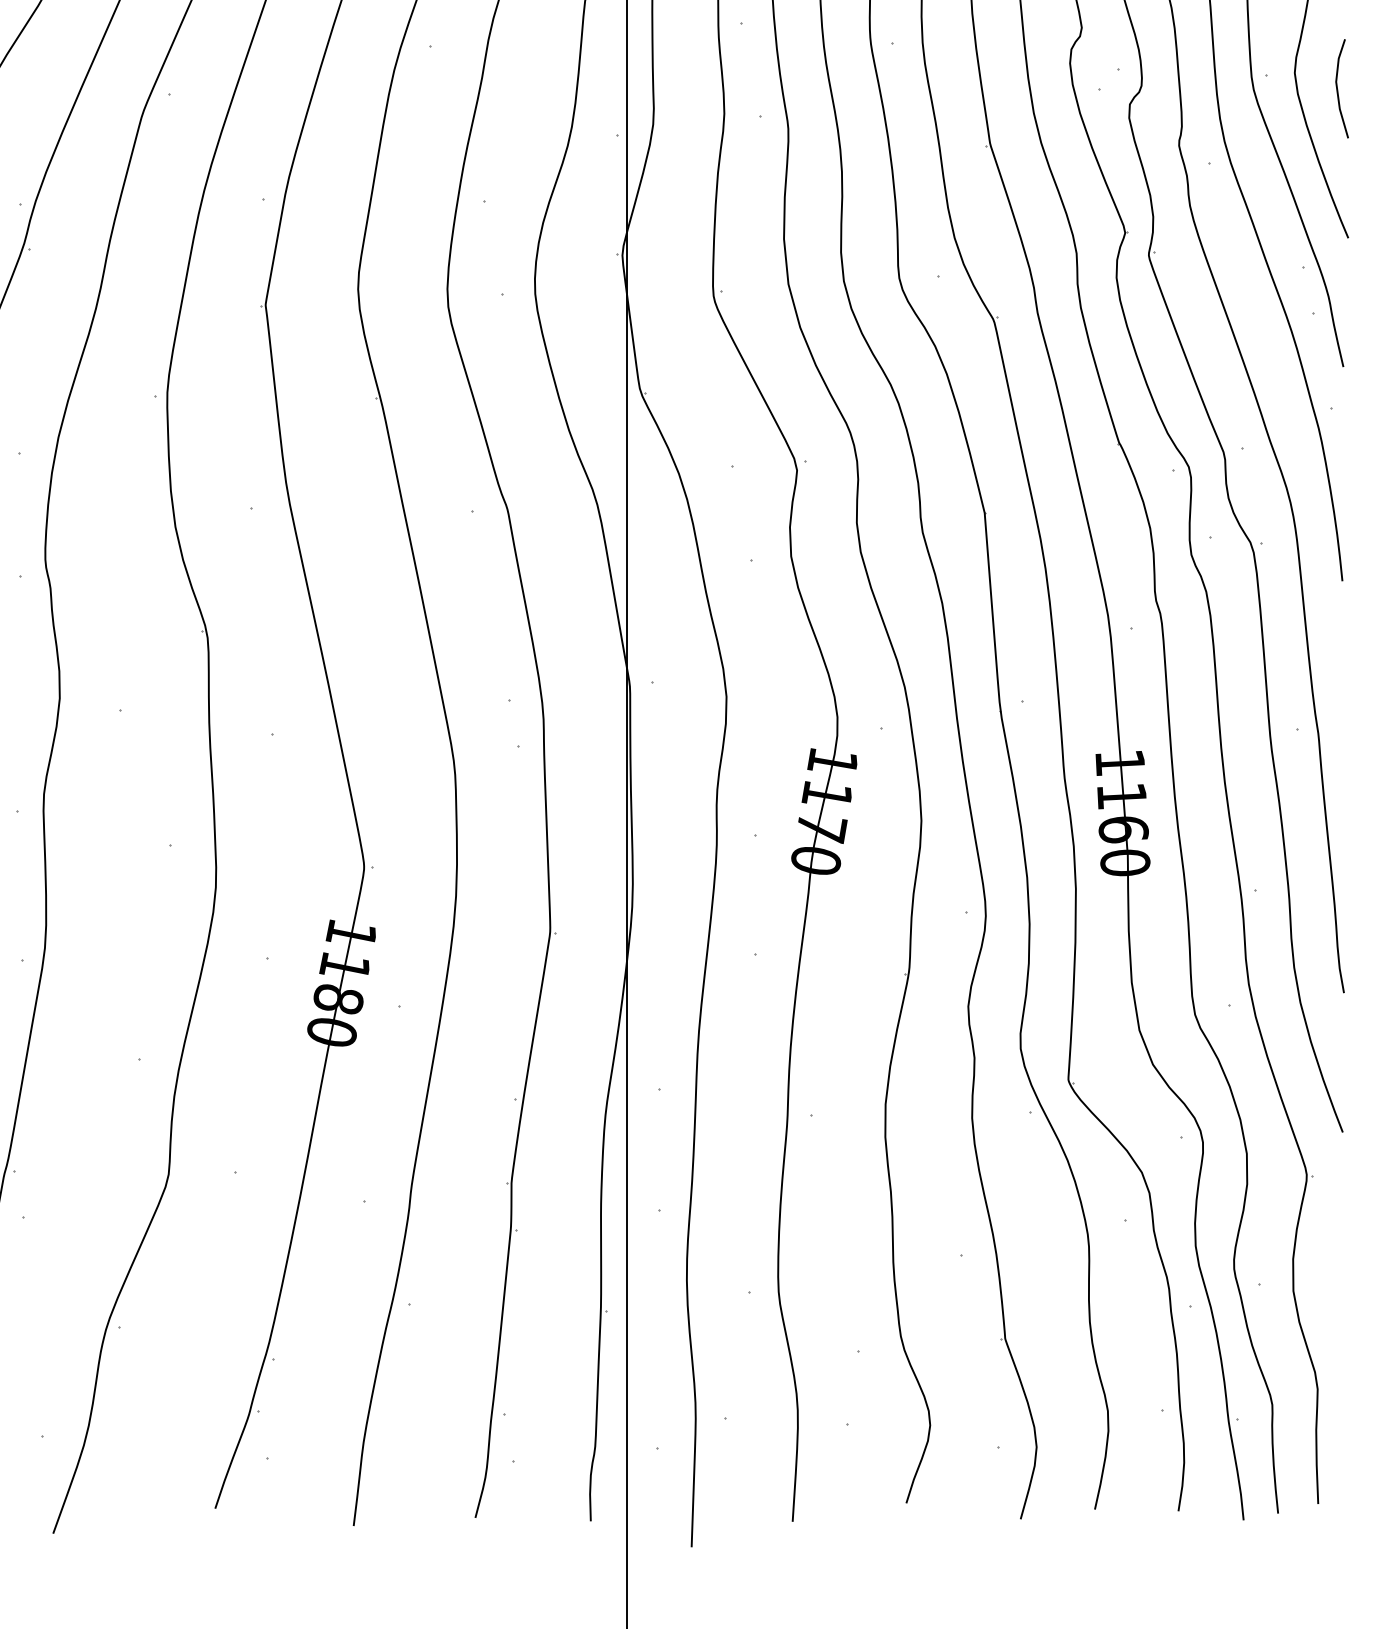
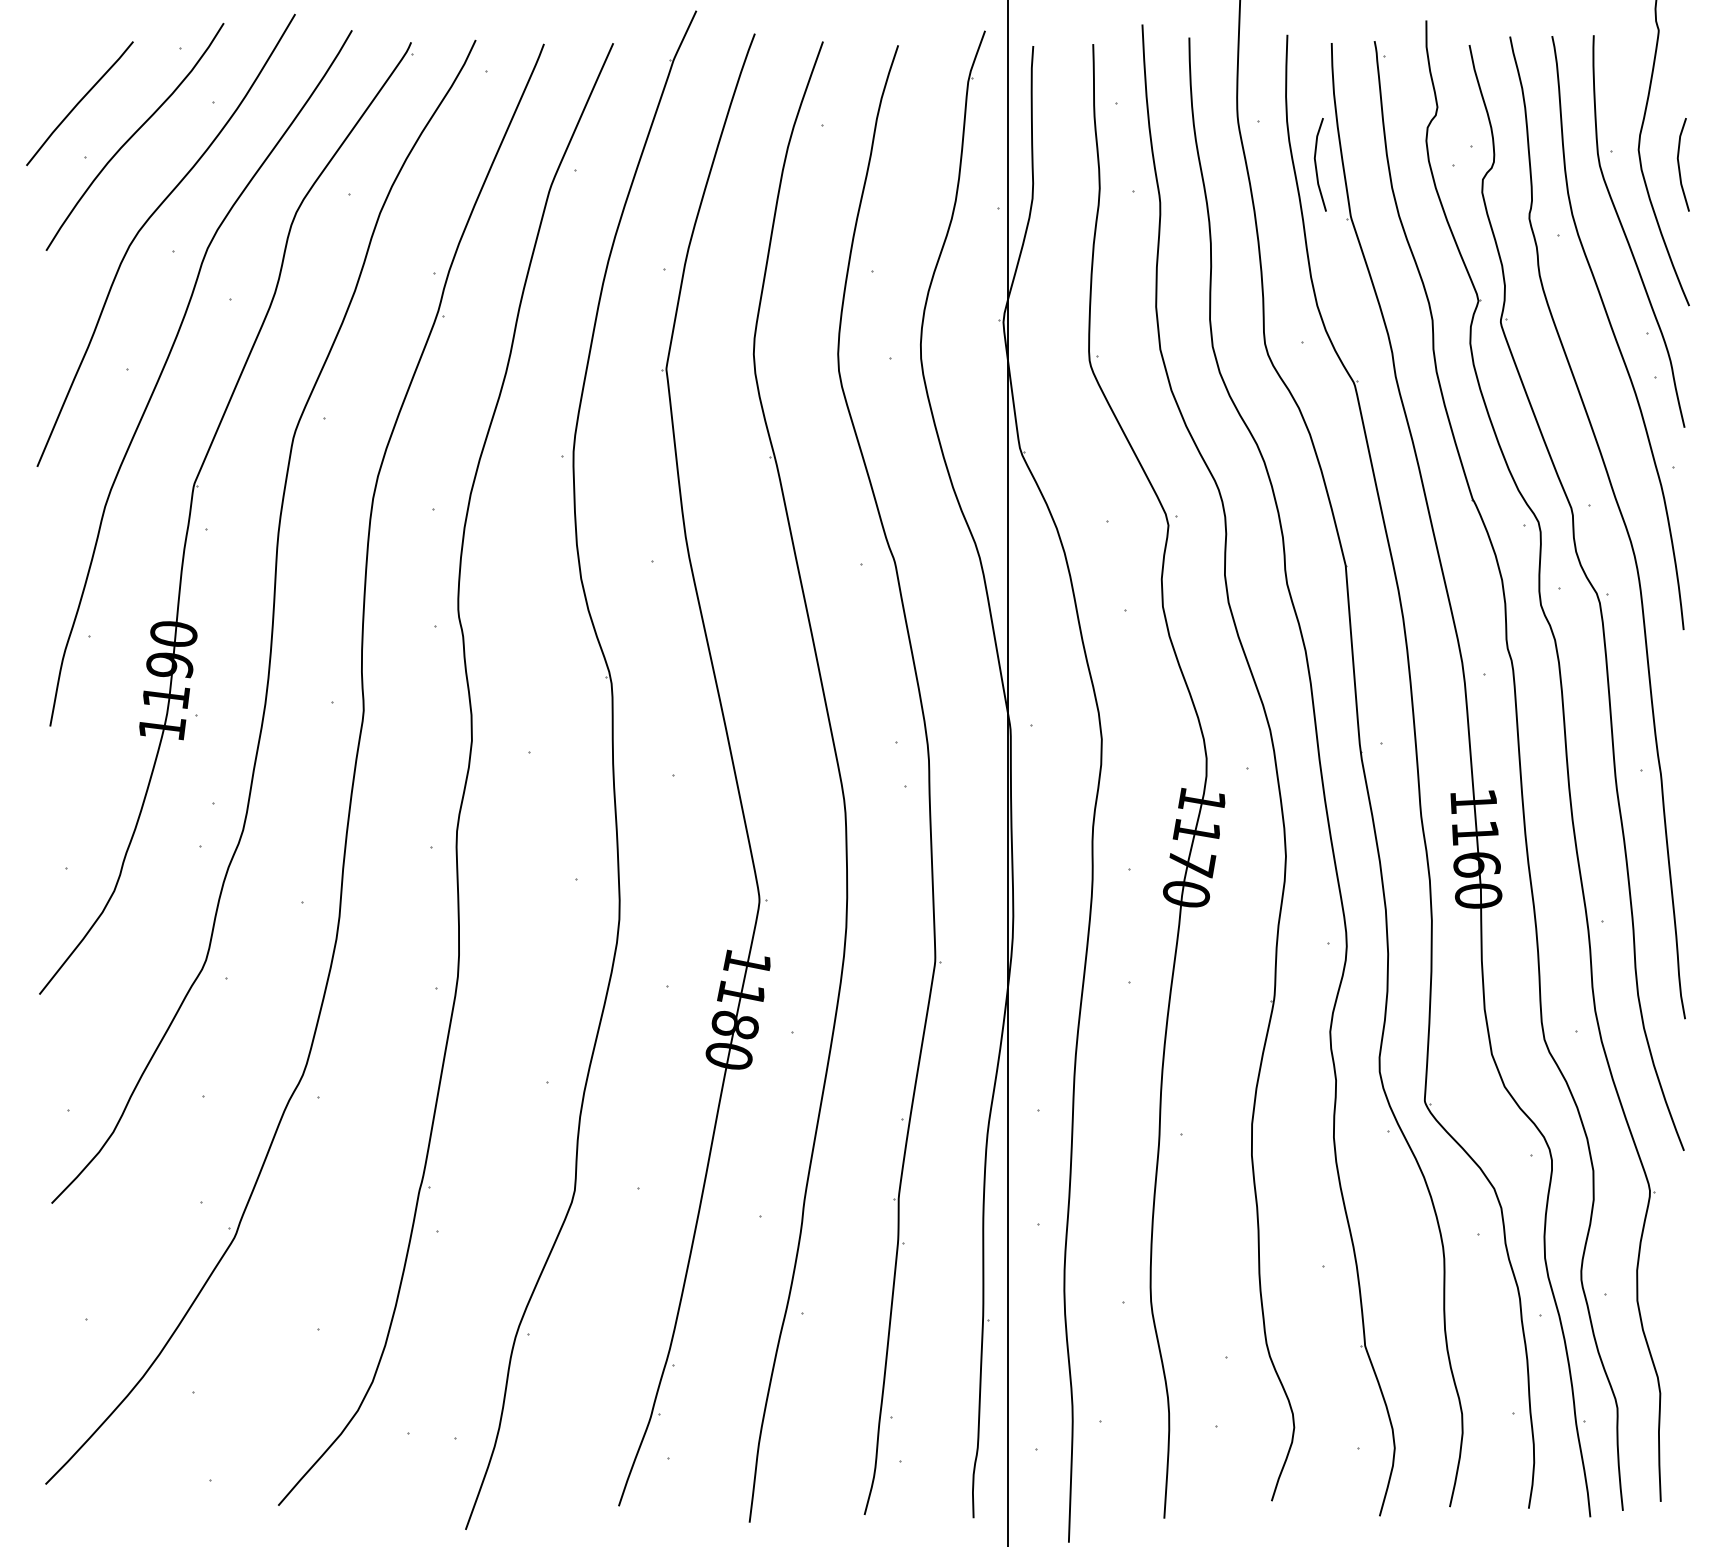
line: (953, 88) -> (1316, 164), added

